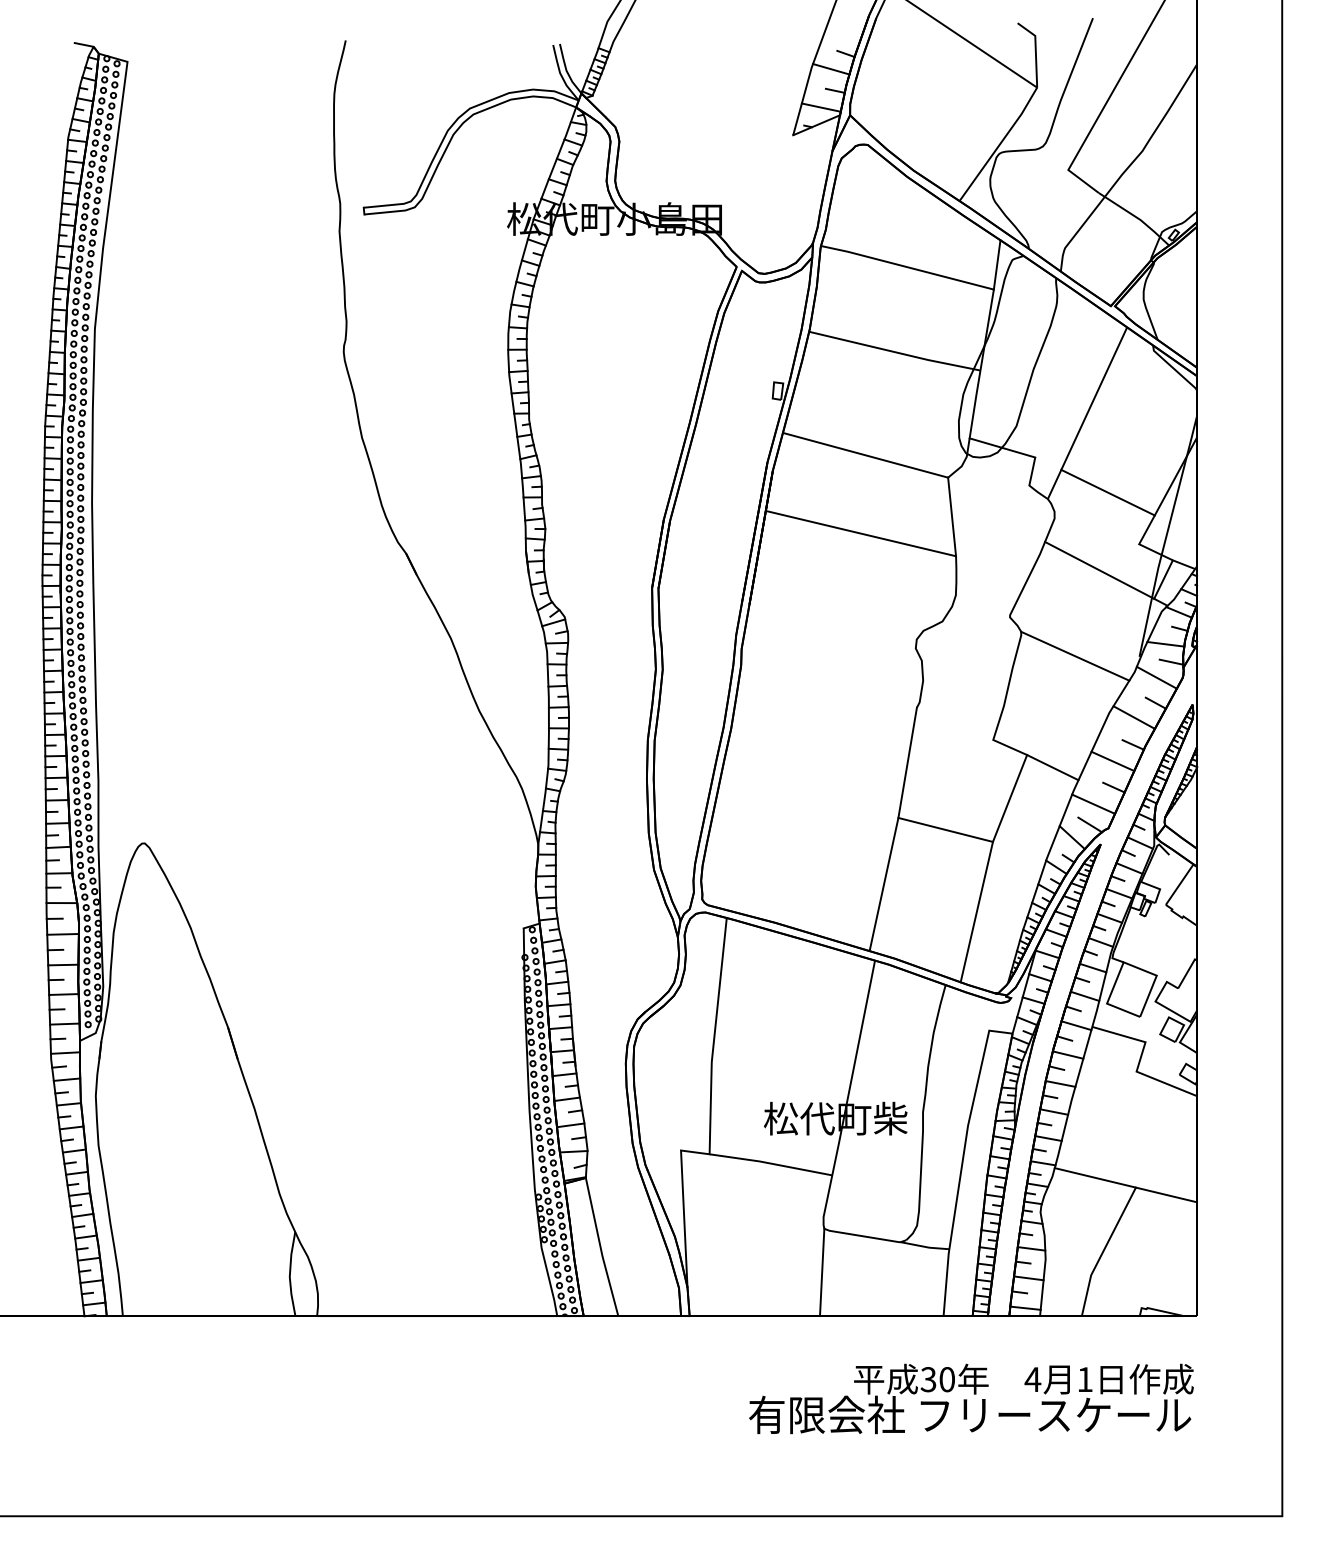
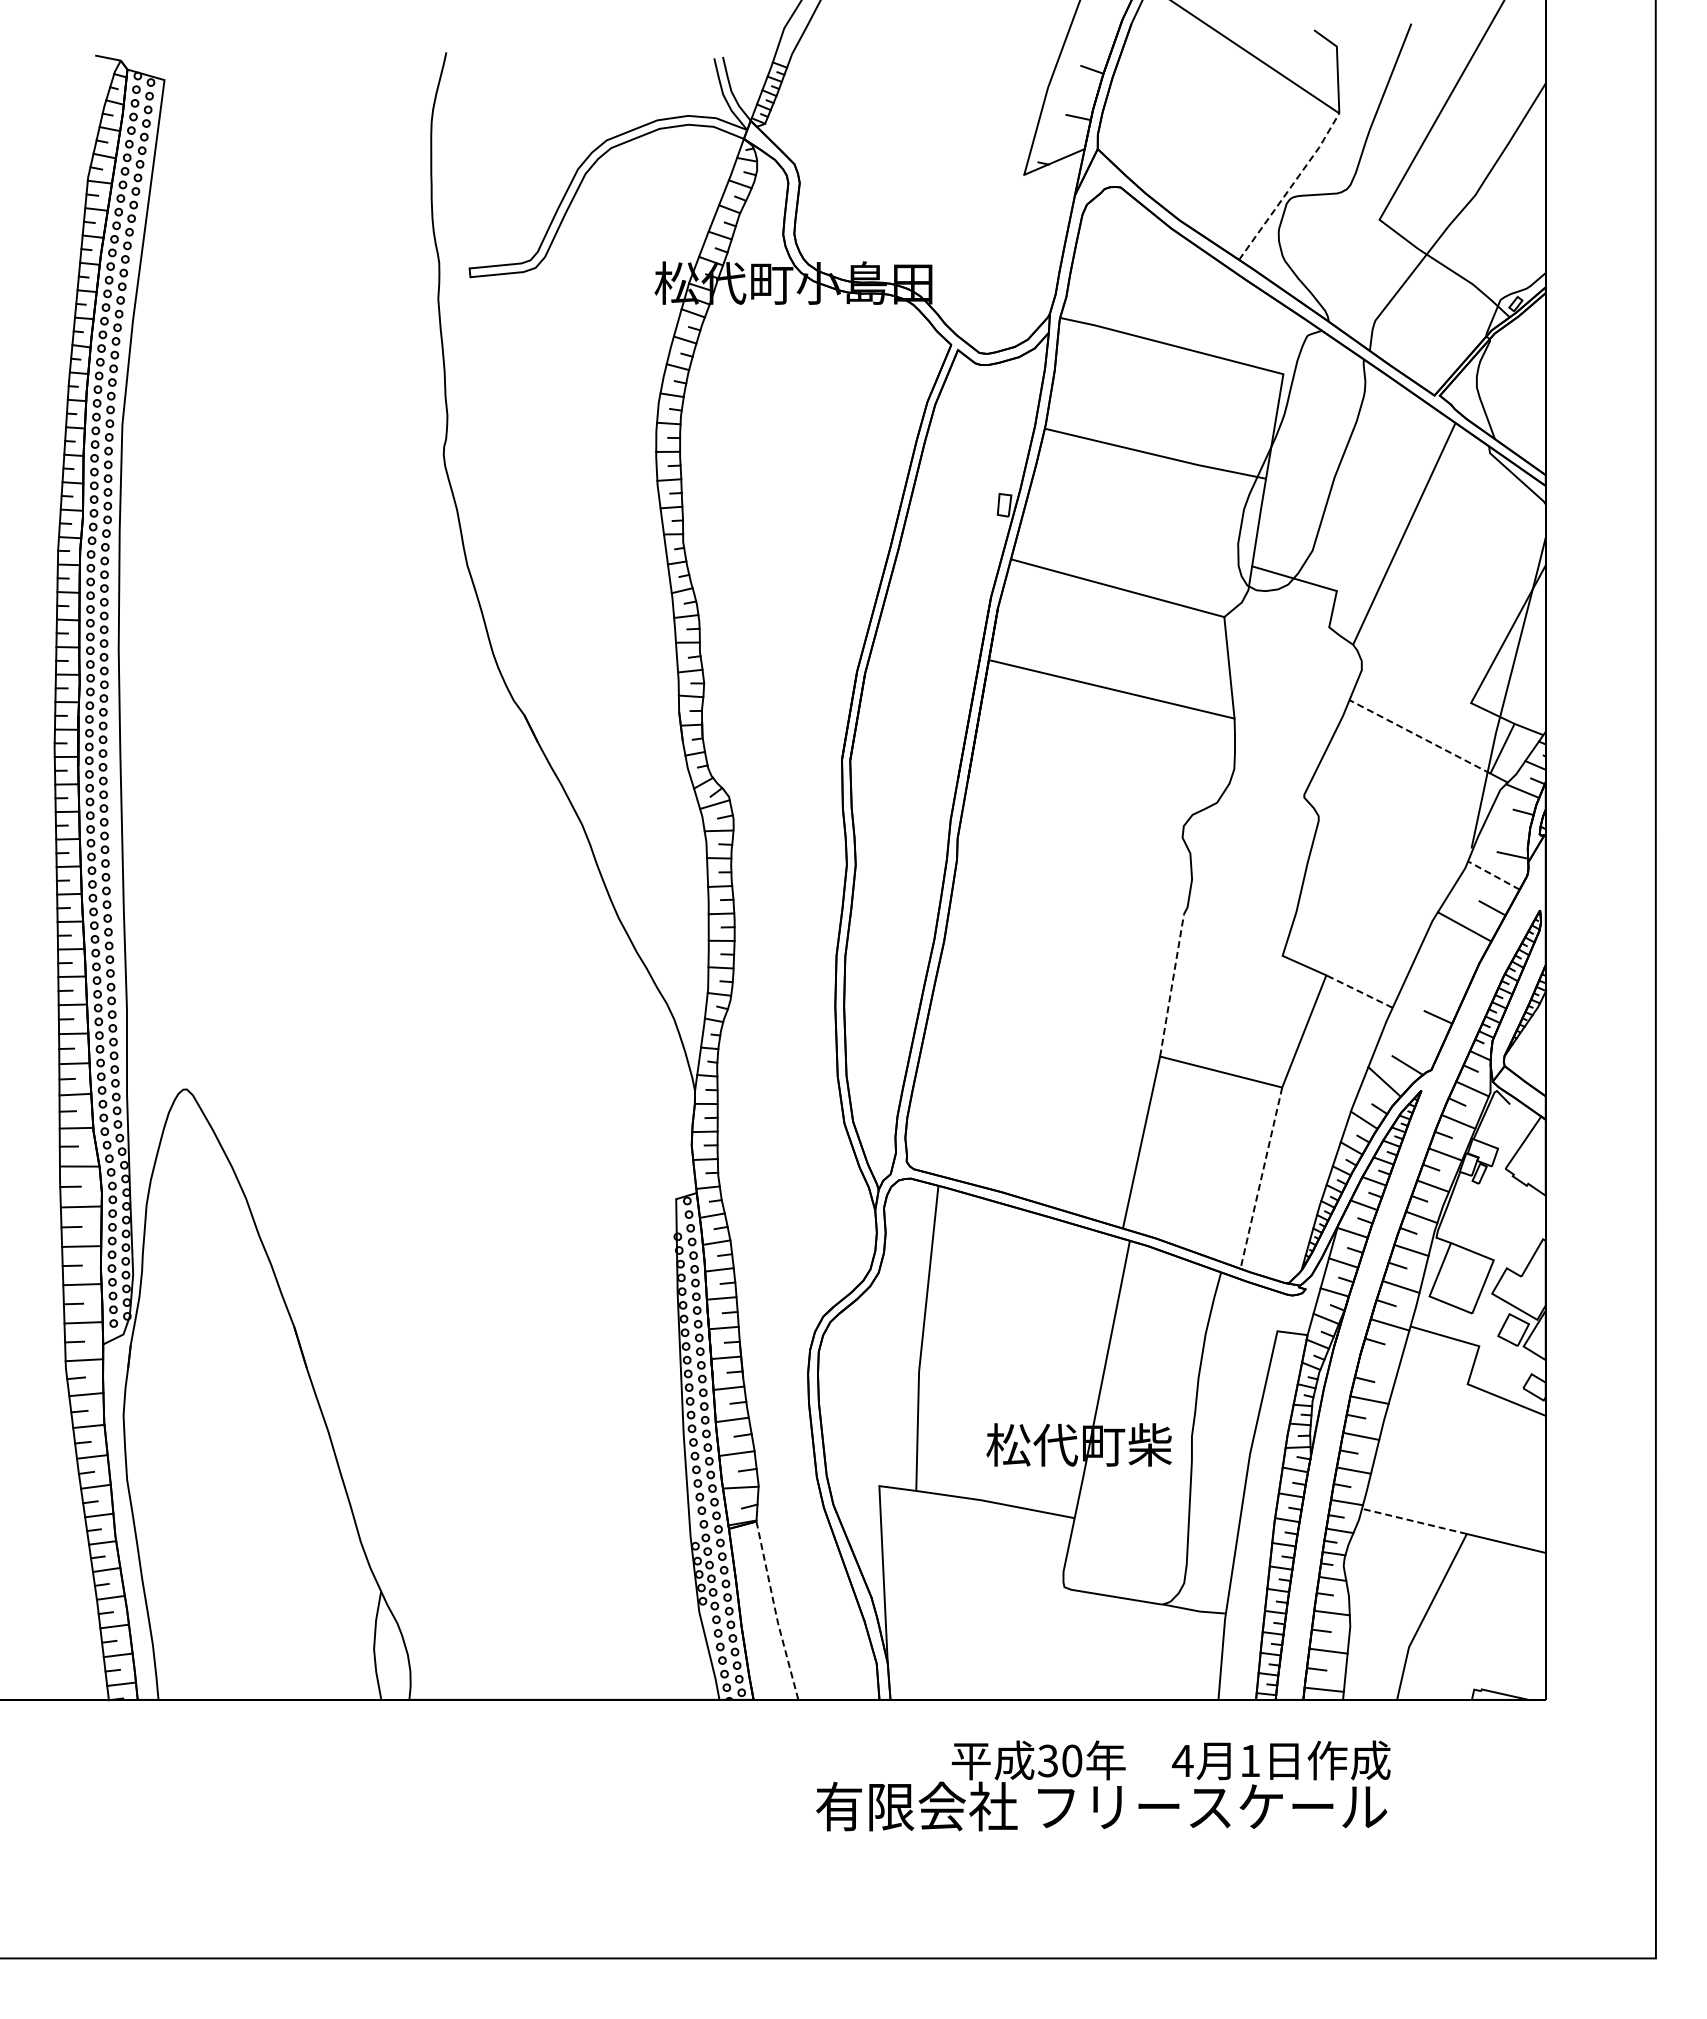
line: (830, 69) -> (1072, 89), removed
line: (821, 107) -> (1060, 138), removed
line: (1000, 145) -> (1291, 187), solid -> dashed
line: (997, 265) -> (1287, 342), removed
line: (1107, 492) -> (1430, 636), removed
line: (1099, 570) -> (1419, 736), solid -> dashed
line: (1165, 644) -> (1505, 832), removed
line: (1075, 656) -> (1388, 847), removed
line: (1156, 677) -> (1493, 875), solid -> dashed
line: (1133, 745) -> (1463, 962), removed
line: (1112, 761) -> (1436, 983), removed
line: (908, 762) -> (1172, 984), solid -> dashed
line: (1052, 767) -> (1359, 991), solid -> dashed
line: (1093, 803) -> (1411, 1038), removed
line: (976, 912) -> (1261, 1178), solid -> dashed
line: (1067, 1054) -> (1378, 1362), removed
line: (1095, 1177) -> (1414, 1521), solid -> dashed
line: (600, 1248) -> (775, 1612), solid -> dashed
line: (822, 1272) -> (1061, 1643), removed
text: (971, 1398) -> (1103, 1785), moved

